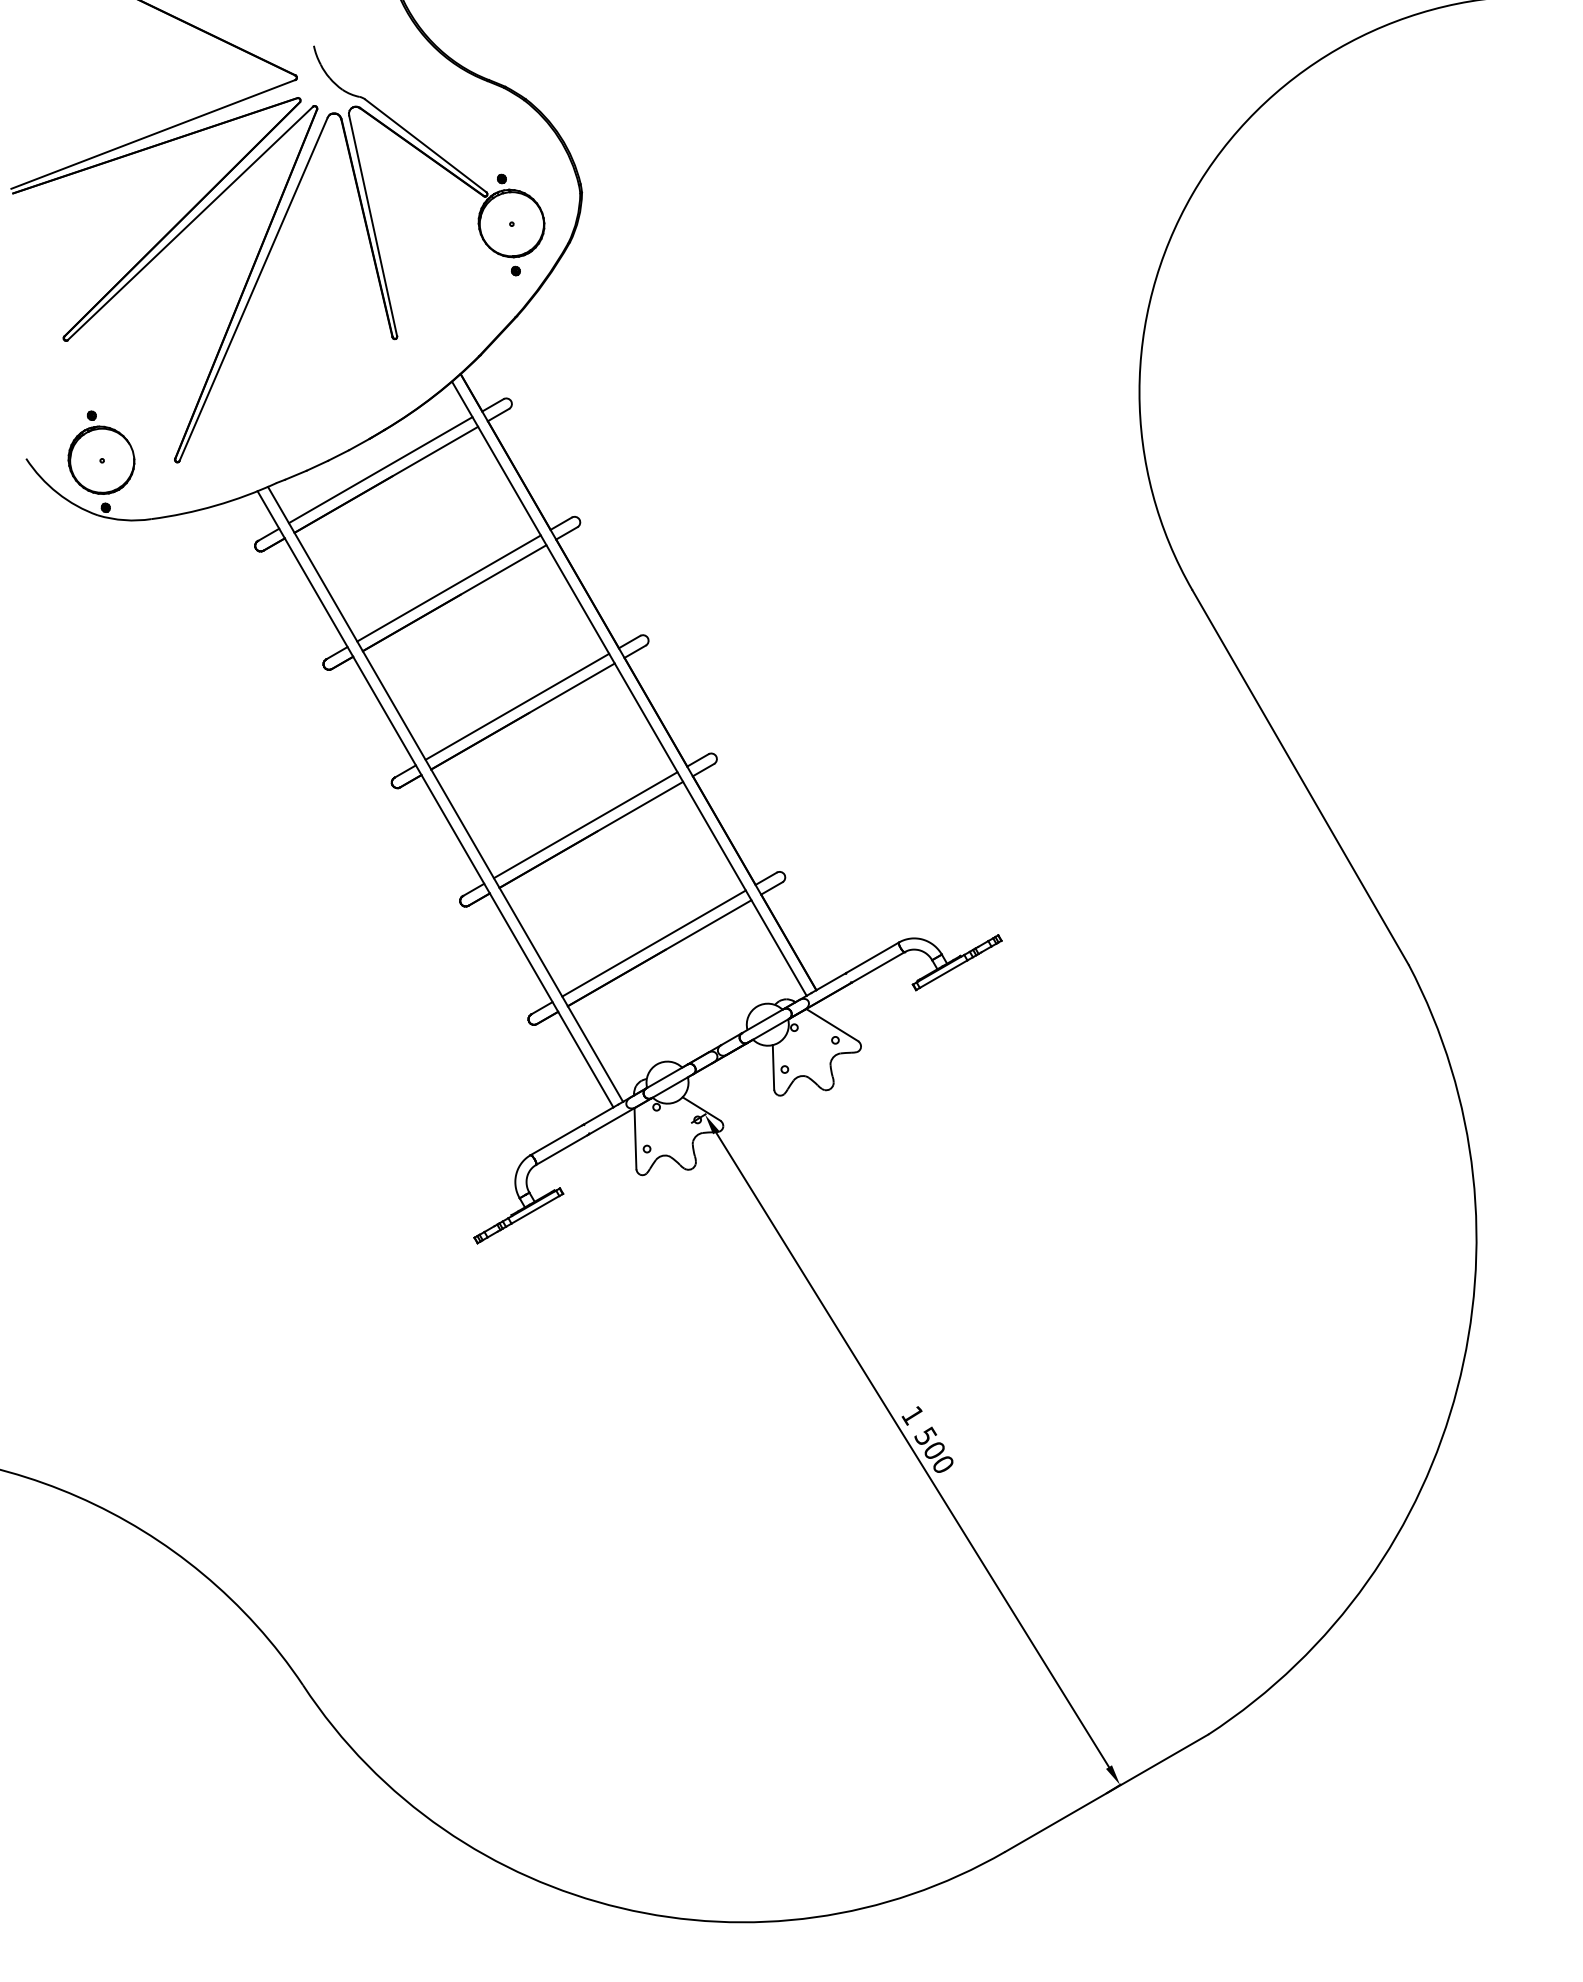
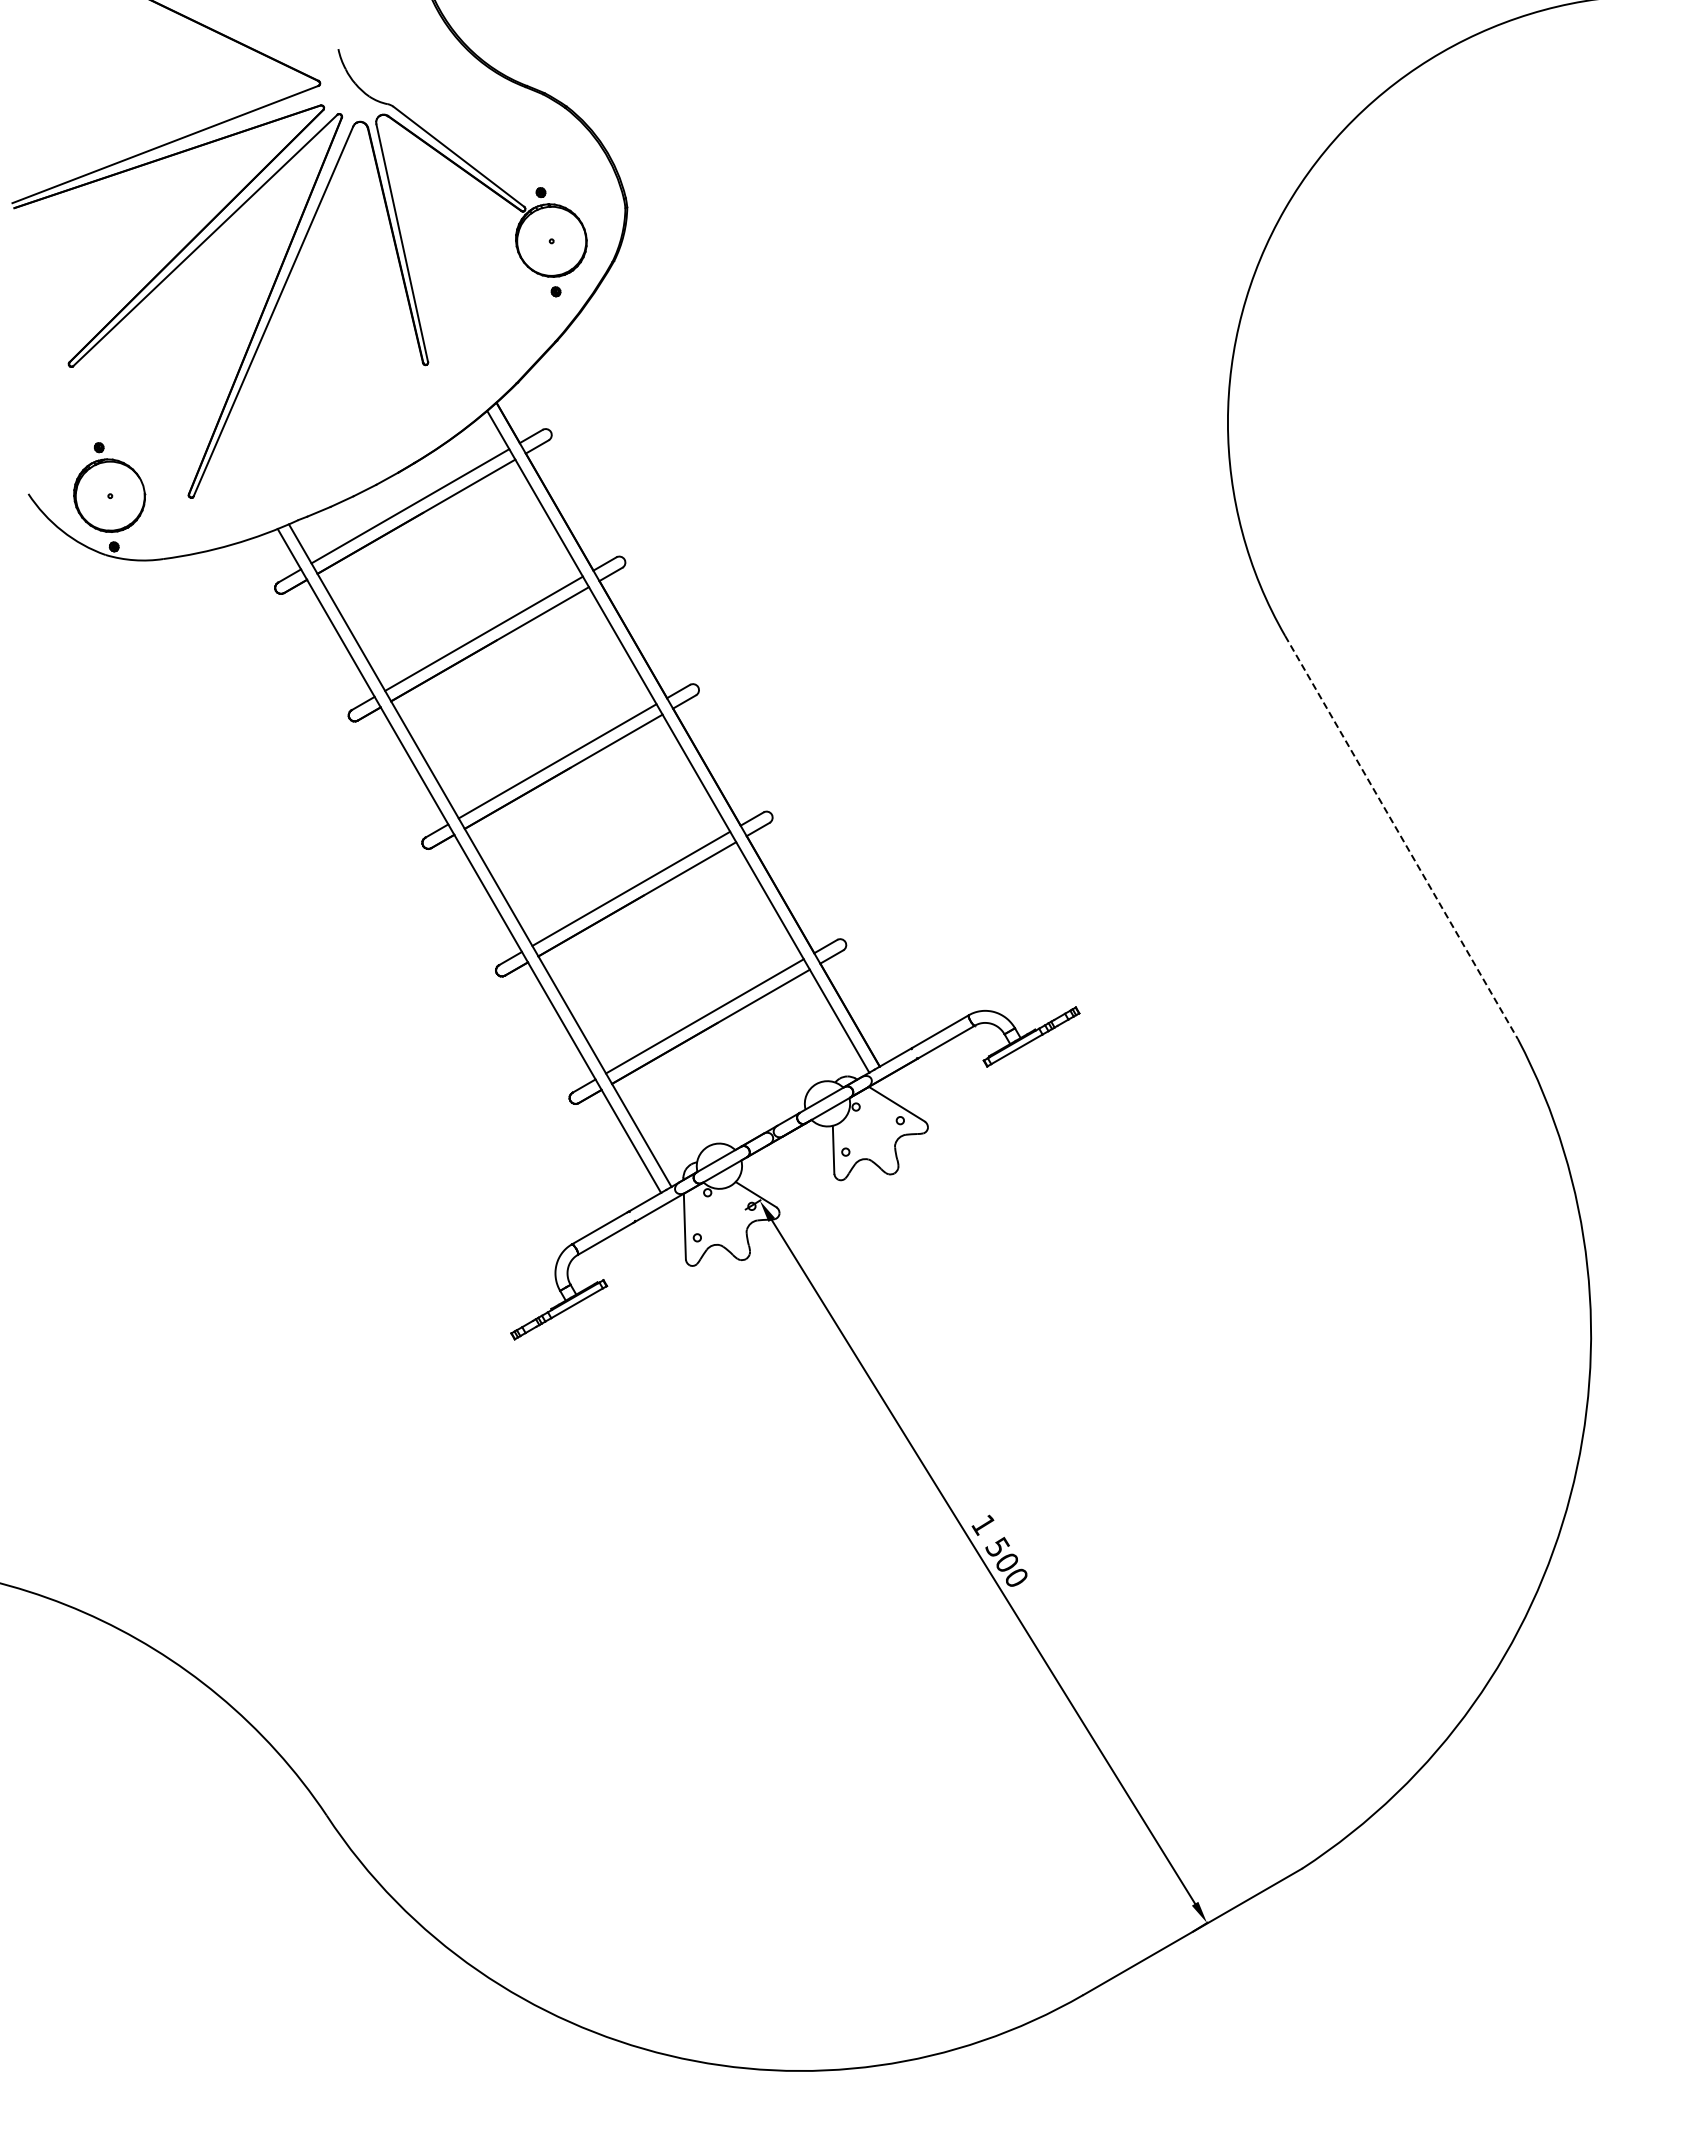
line: (1300, 777) -> (1401, 837), solid -> dashed

